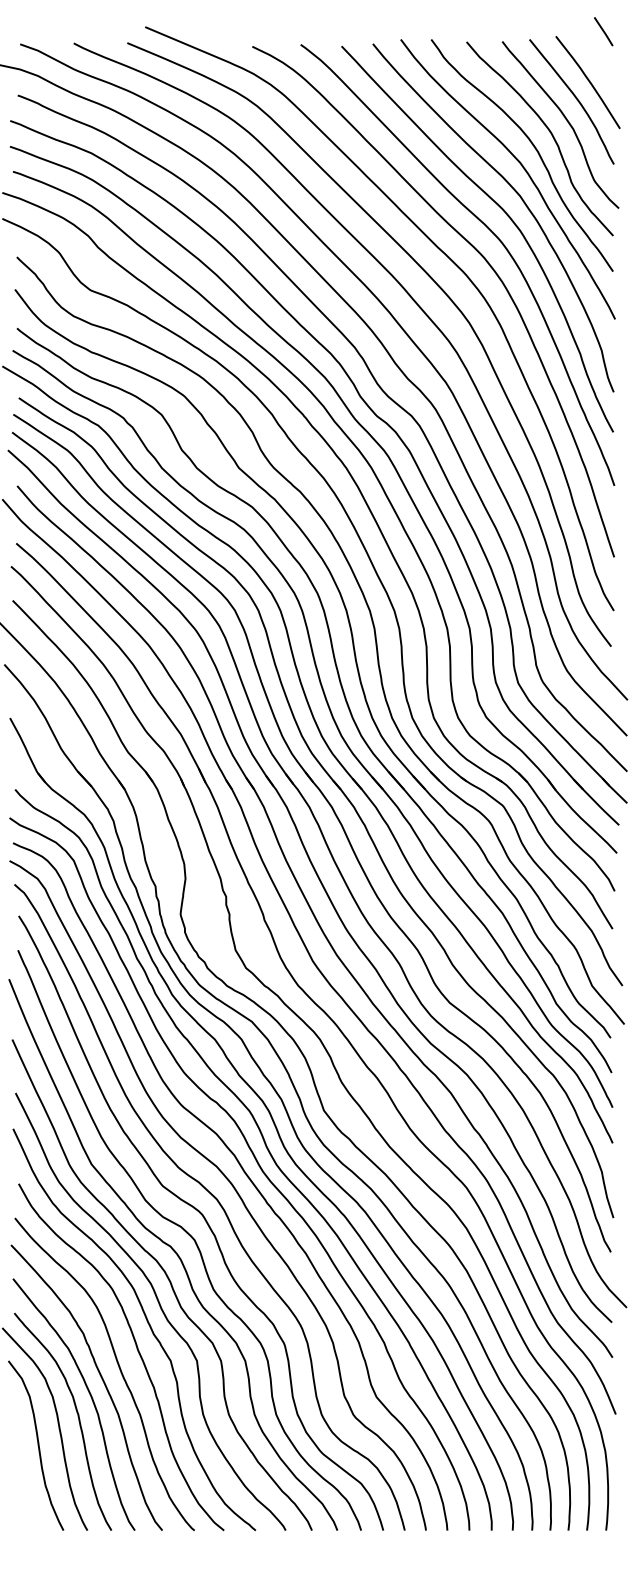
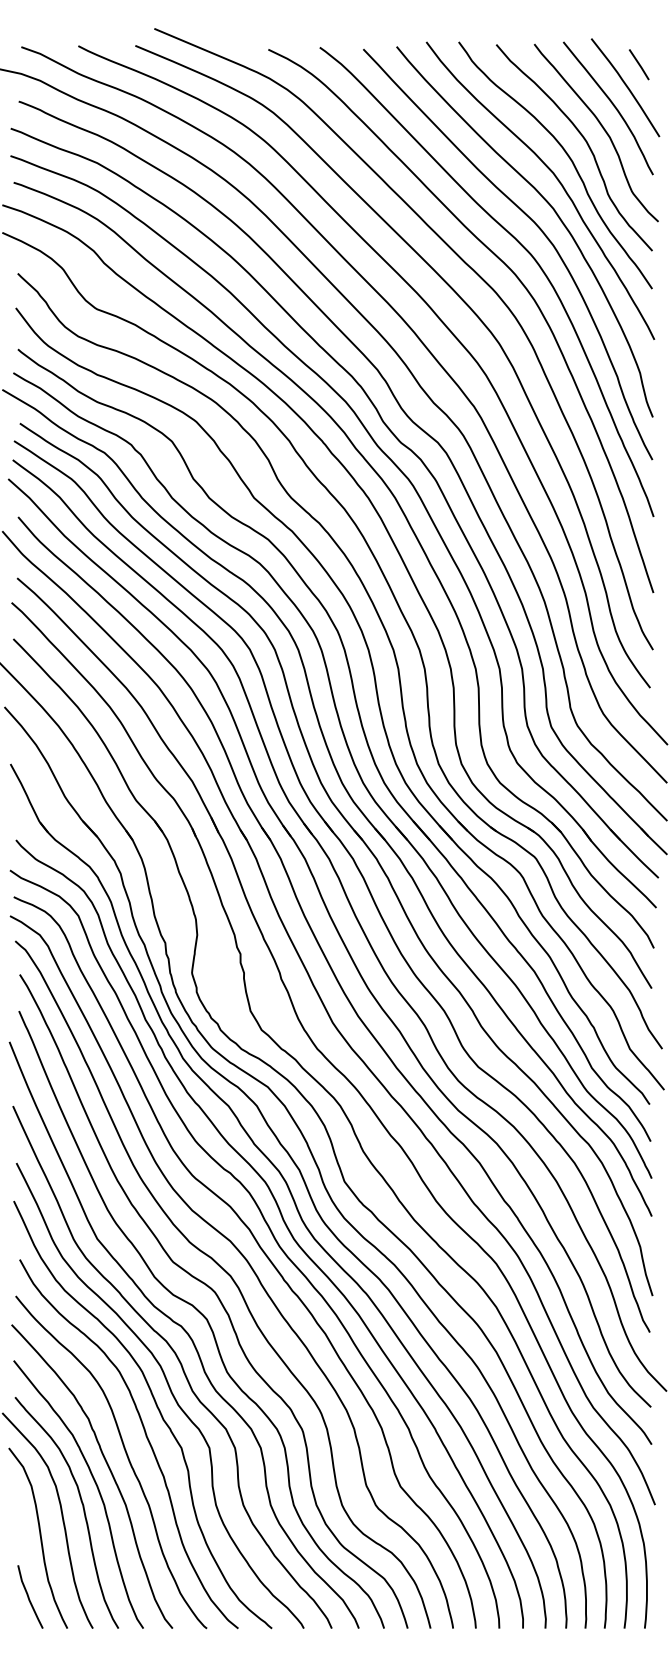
line: (603, 31) -> (638, 64), moved
curve: (27, 1500) -> (29, 1596), added

